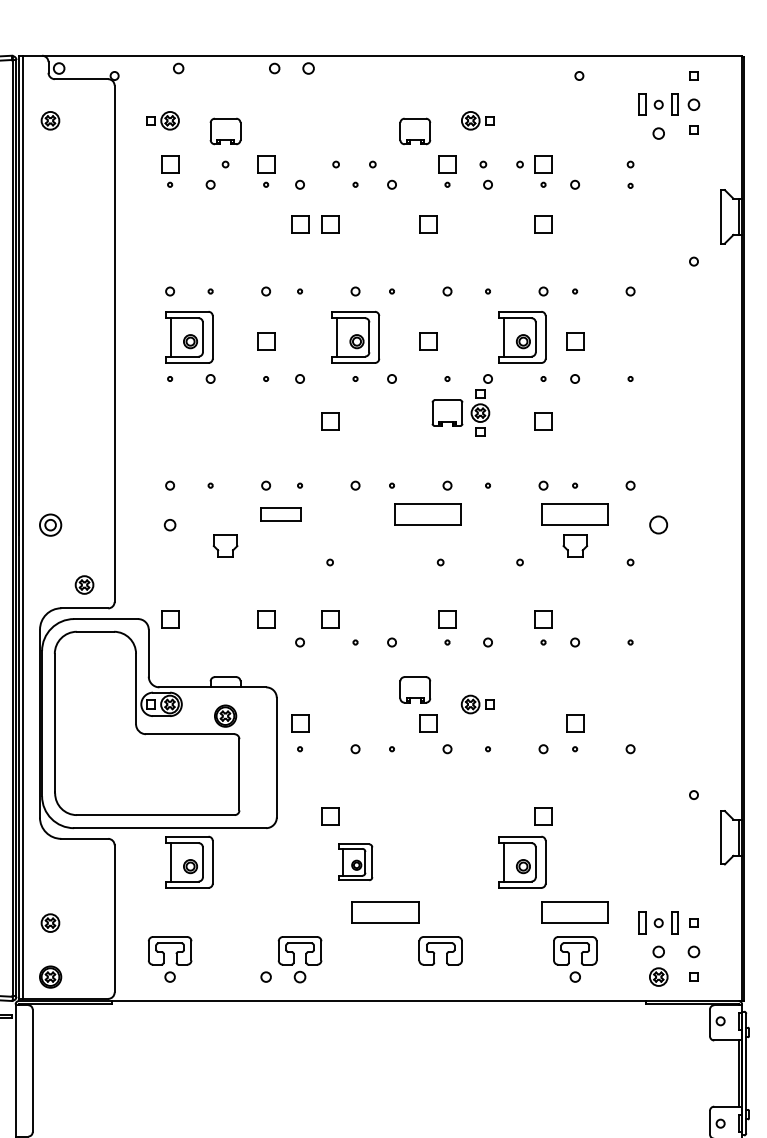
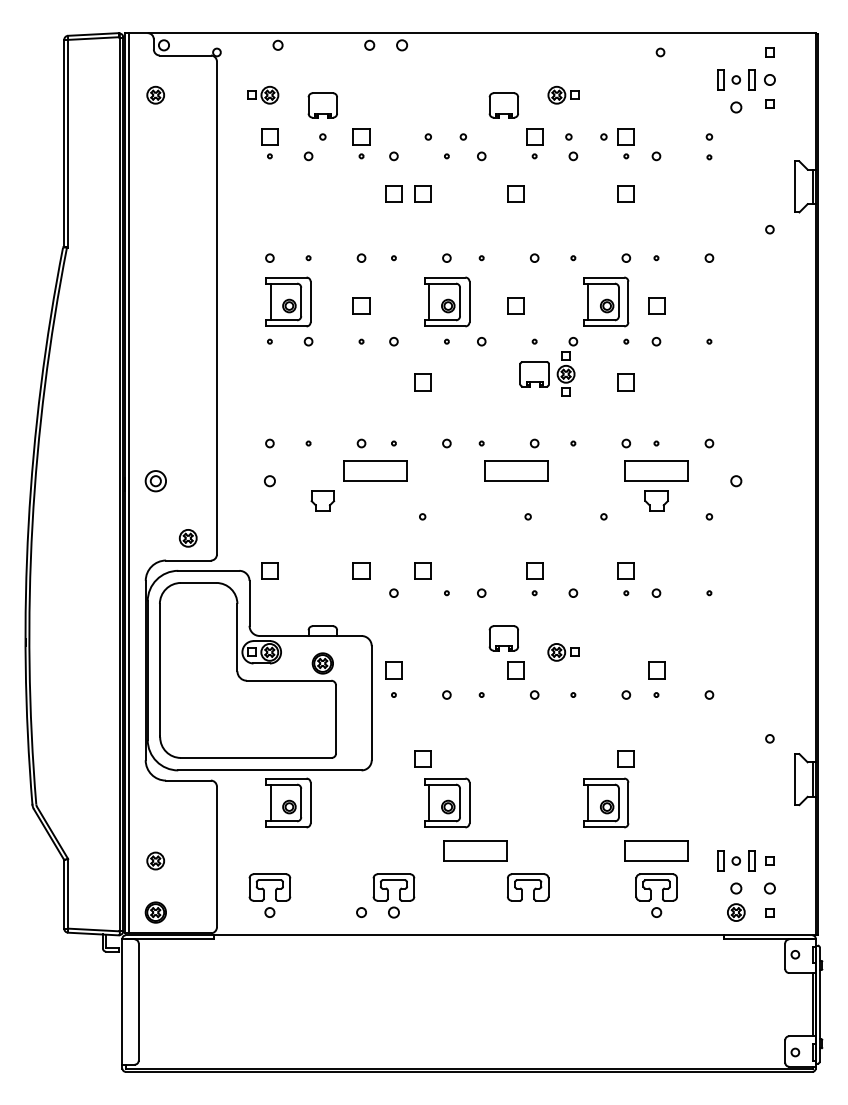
part: (280, 513) -> (375, 470), size x1.67
circle: (658, 525) -> (736, 481), size x0.62
part: (356, 861) -> (447, 802), size x1.43

